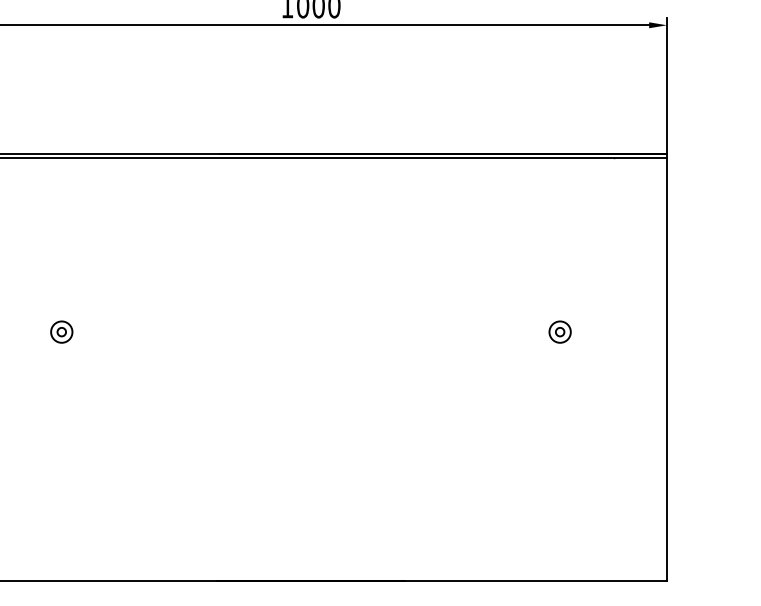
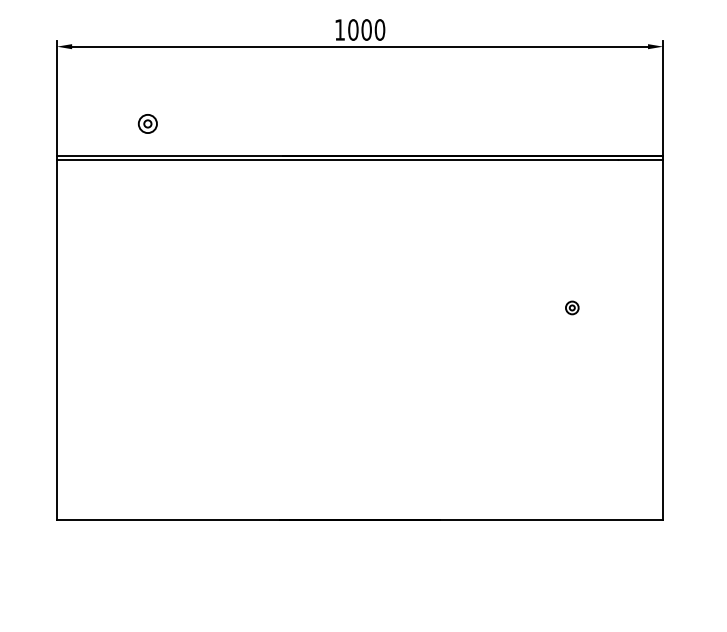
part: (61, 331) -> (147, 123), moved
part: (560, 331) -> (572, 307), size x0.7

